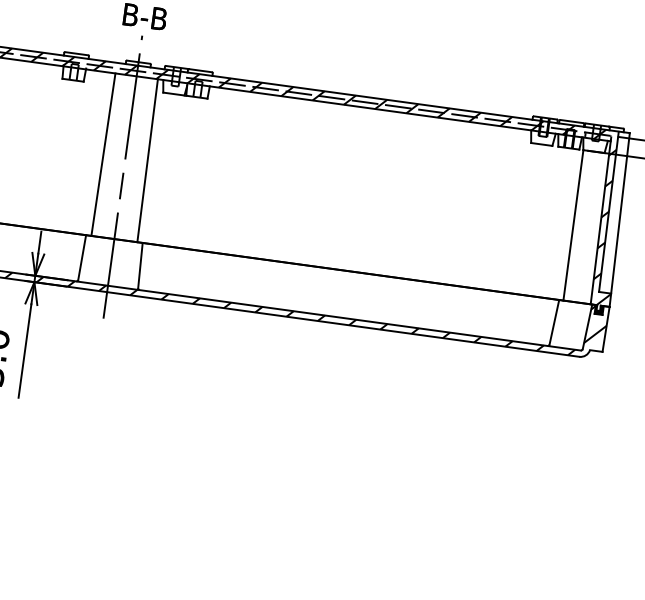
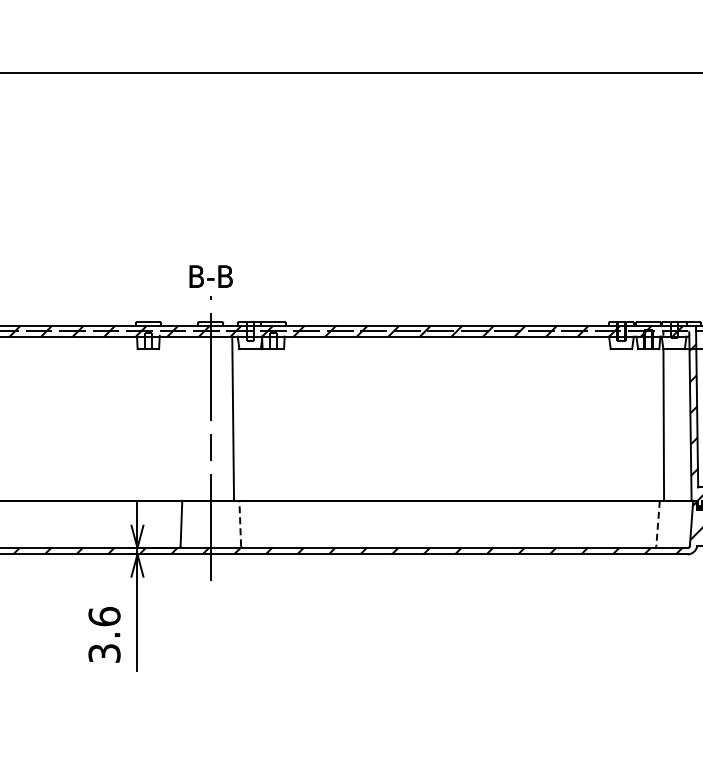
line: (103, 154) -> (188, 418), removed
line: (140, 265) -> (240, 523), solid -> dashed
line: (554, 322) -> (658, 523), solid -> dashed

